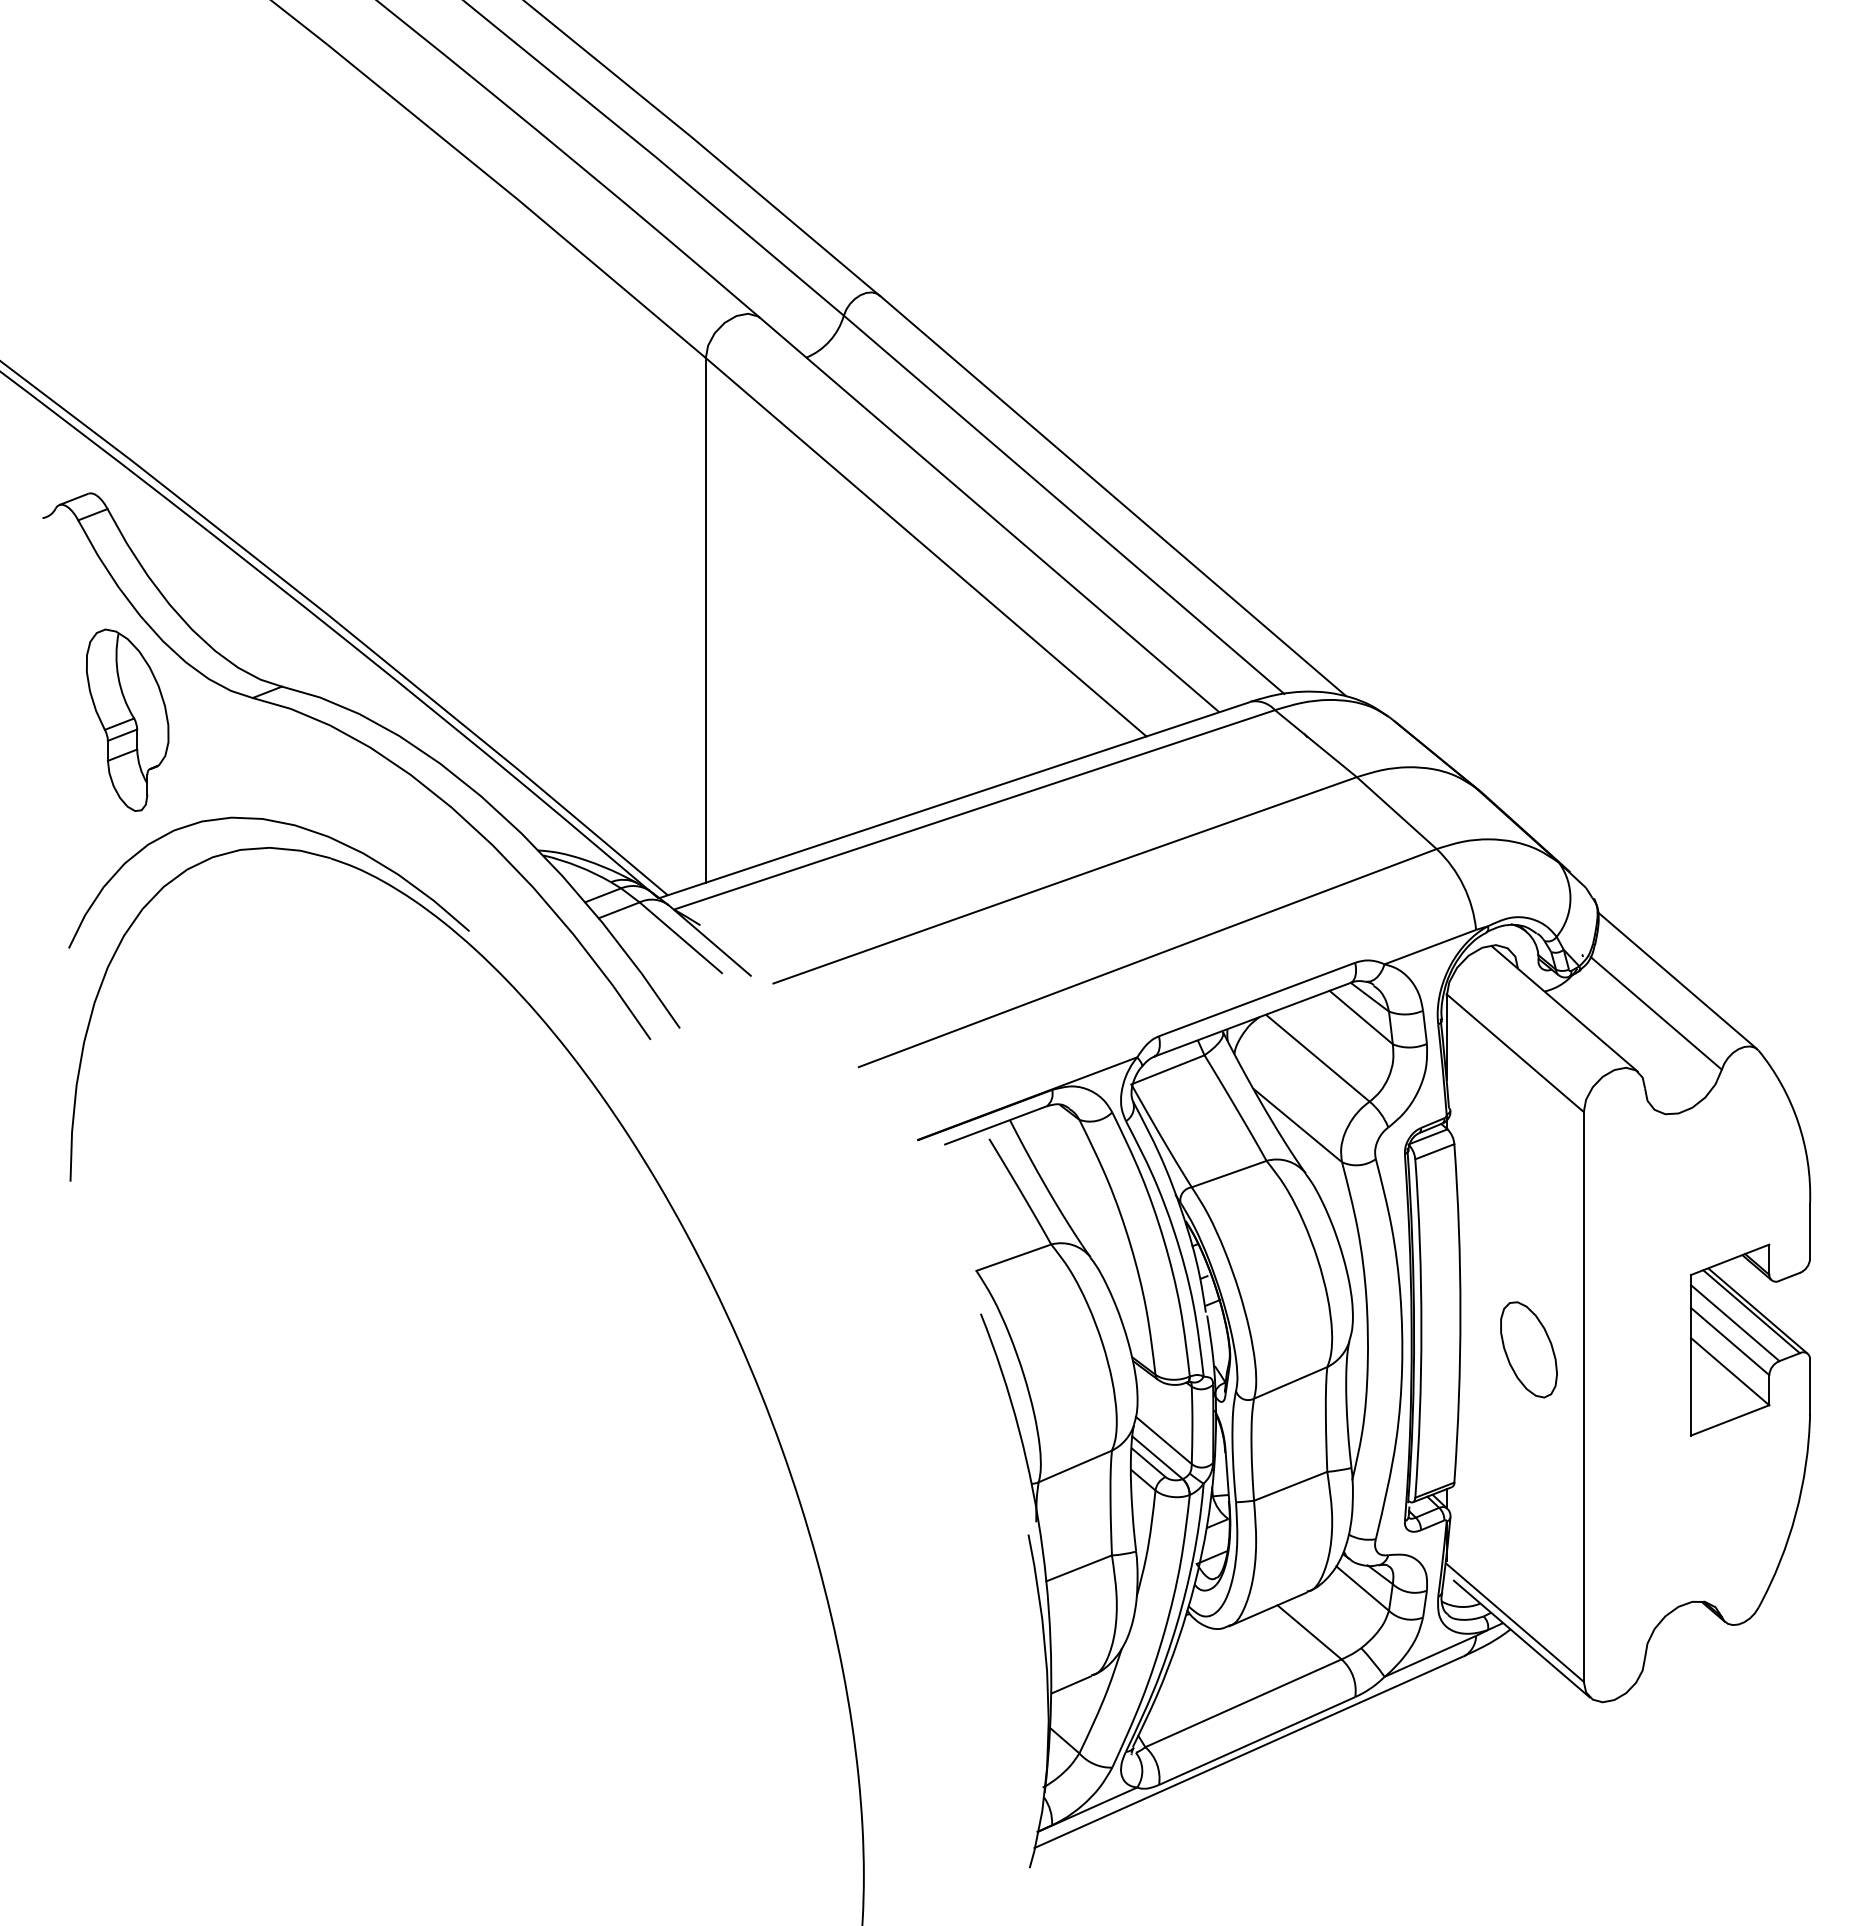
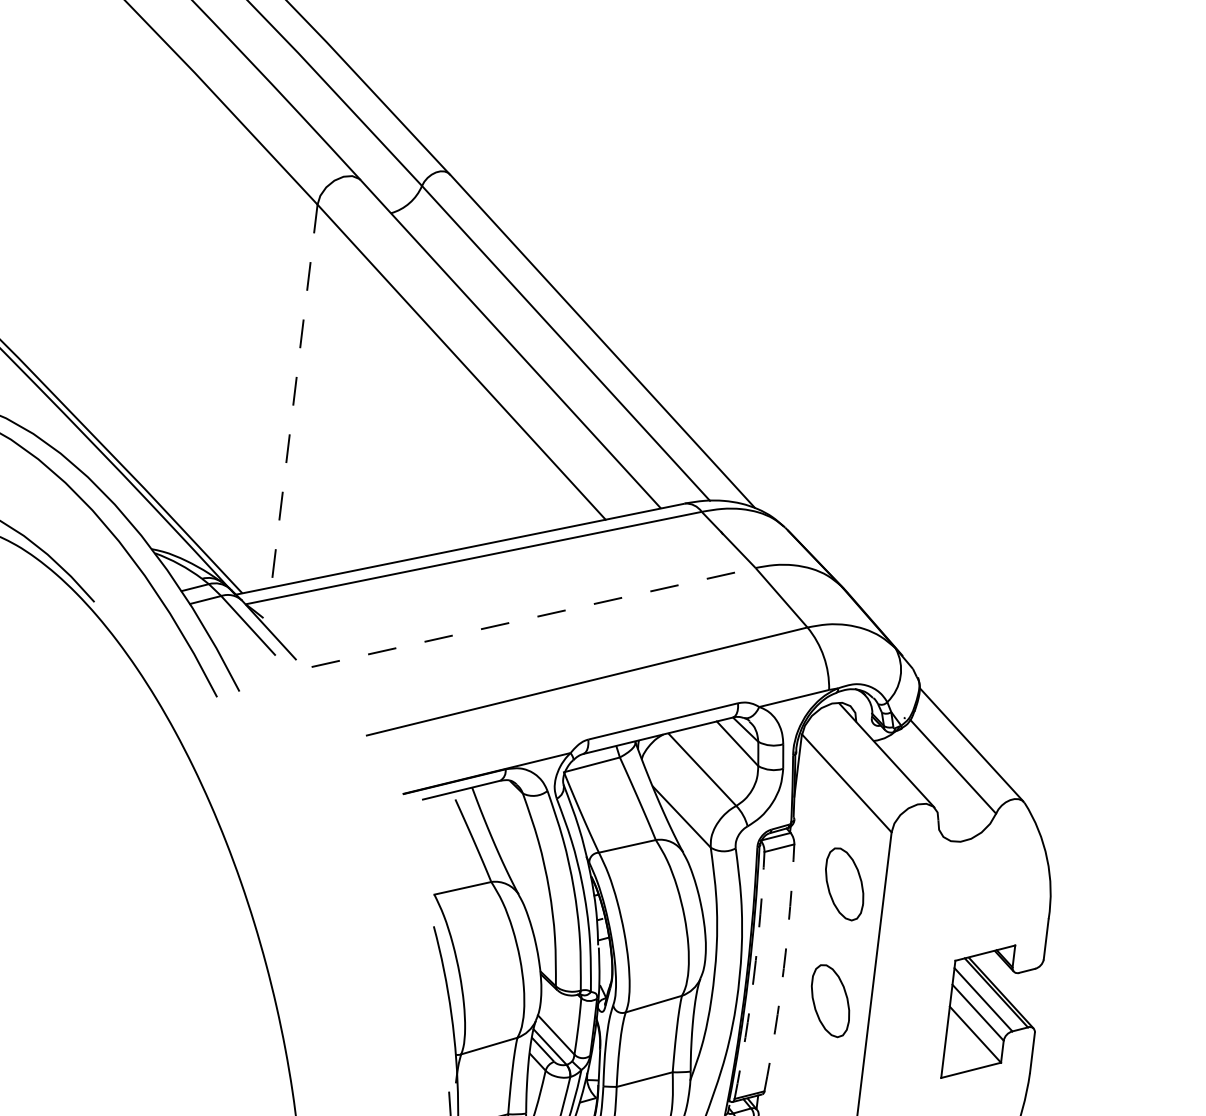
line: (705, 620) -> (294, 396), solid -> dashed
line: (1065, 880) -> (533, 617), solid -> dashed
part: (1528, 1189) -> (844, 884), added
arc: (1460, 1313) -> (783, 968), solid -> dashed
arc: (1421, 1328) -> (754, 975), solid -> dashed

